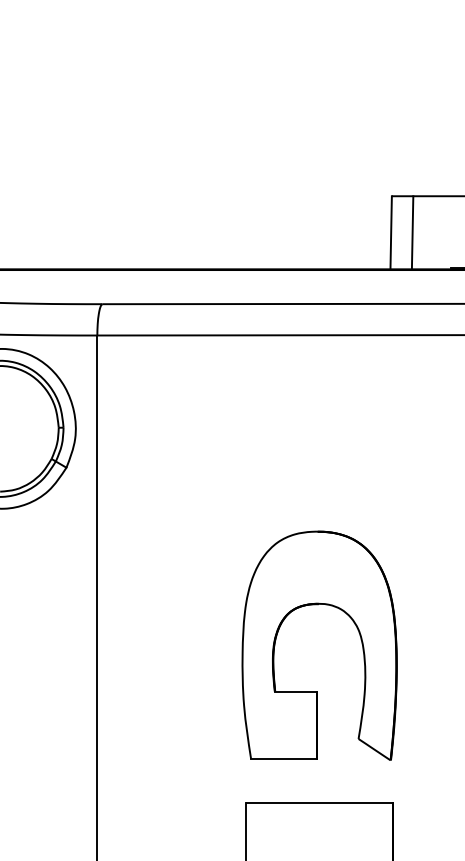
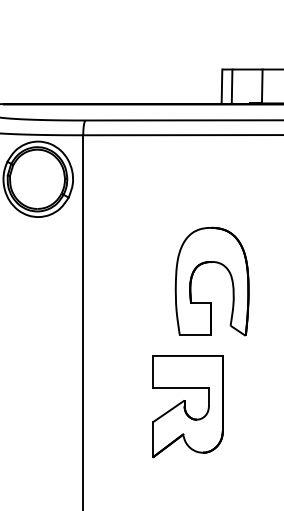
part: (311, 607) -> (208, 263), moved

